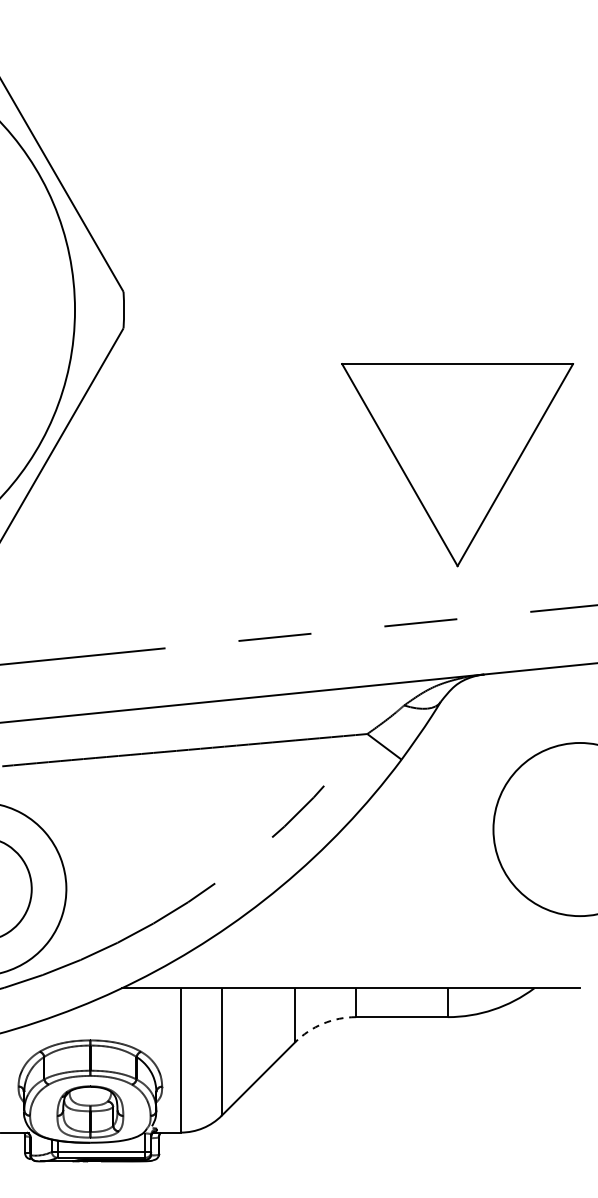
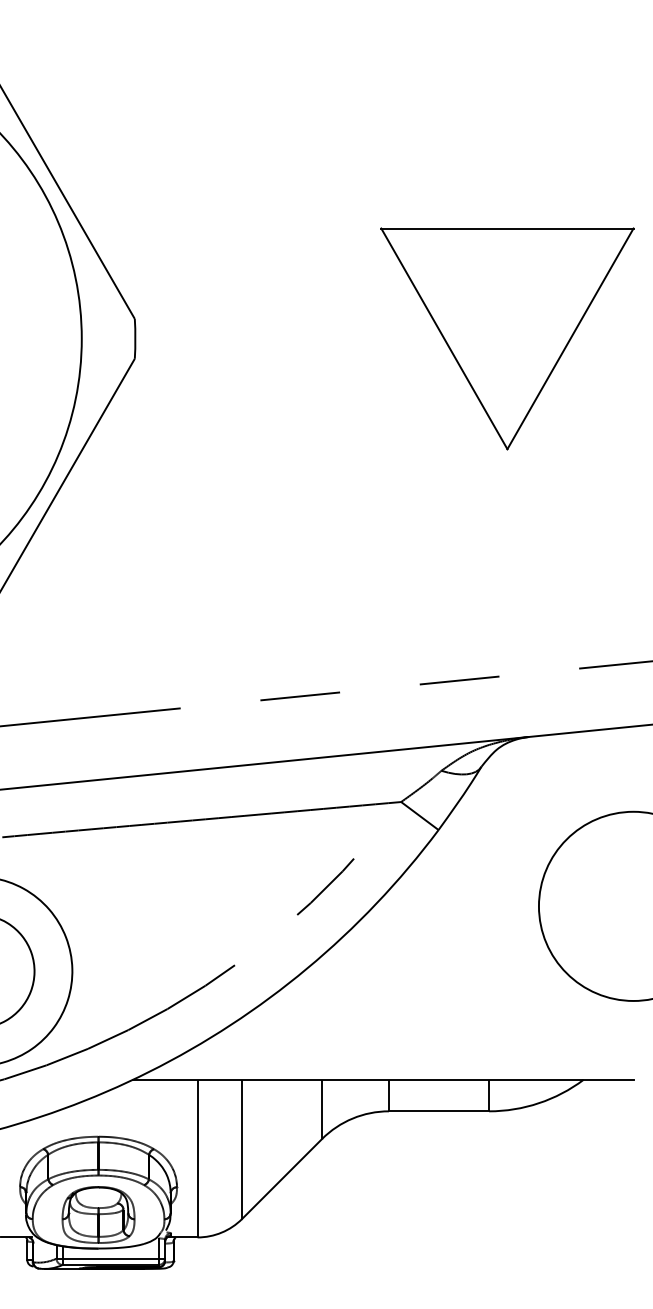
part: (457, 465) -> (507, 339), moved
arc: (323, 1023) -> (353, 1118), dashed -> solid

